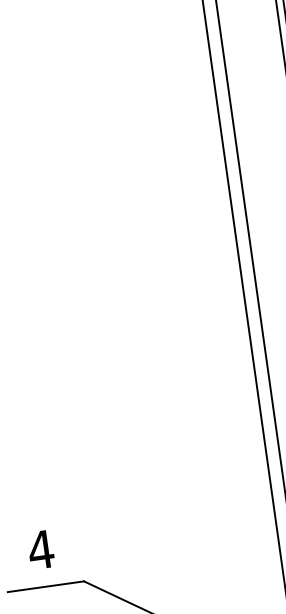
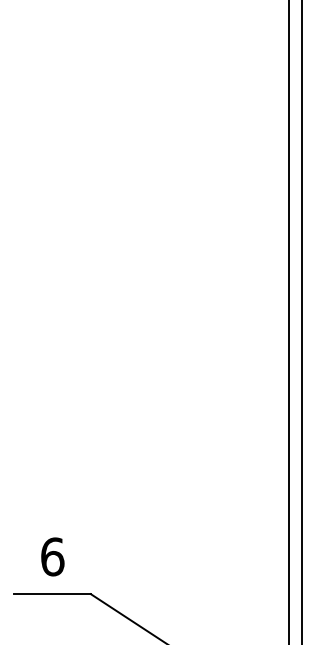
text: (40, 549) -> (52, 556), 4 -> 6

